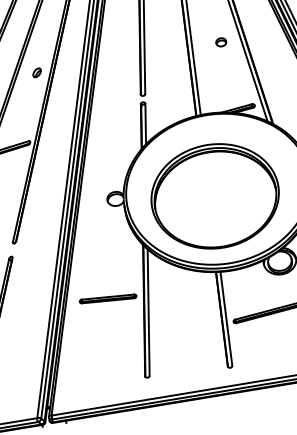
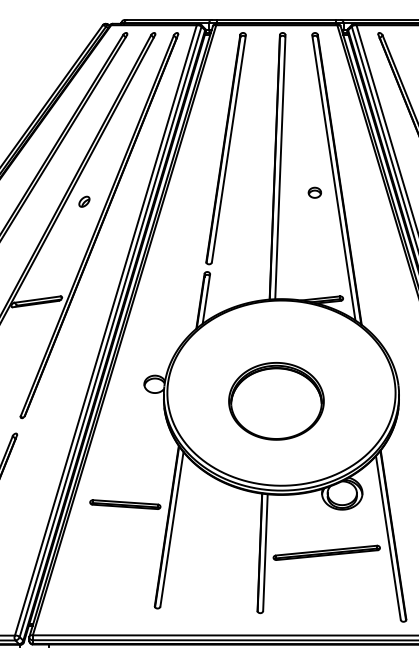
part: (220, 42) -> (314, 192), moved
part: (37, 72) -> (84, 201), moved
part: (215, 196) -> (276, 401), size x0.6

